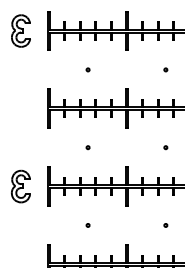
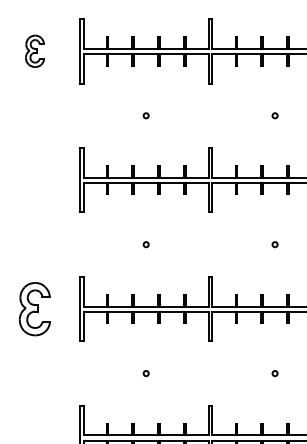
part: (20, 30) -> (34, 50), size x0.6

